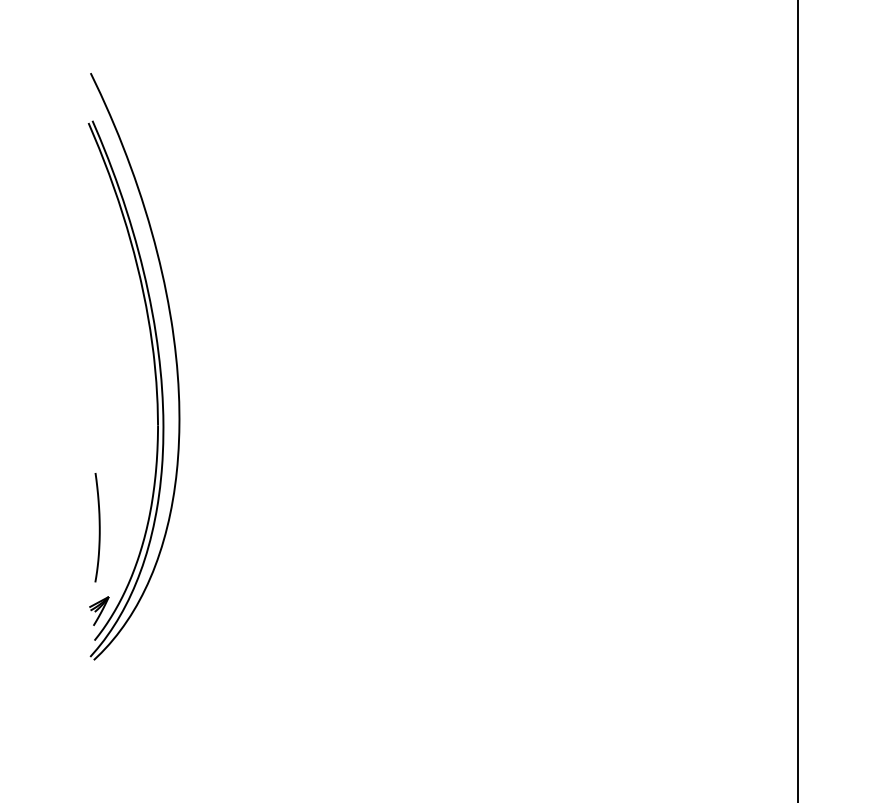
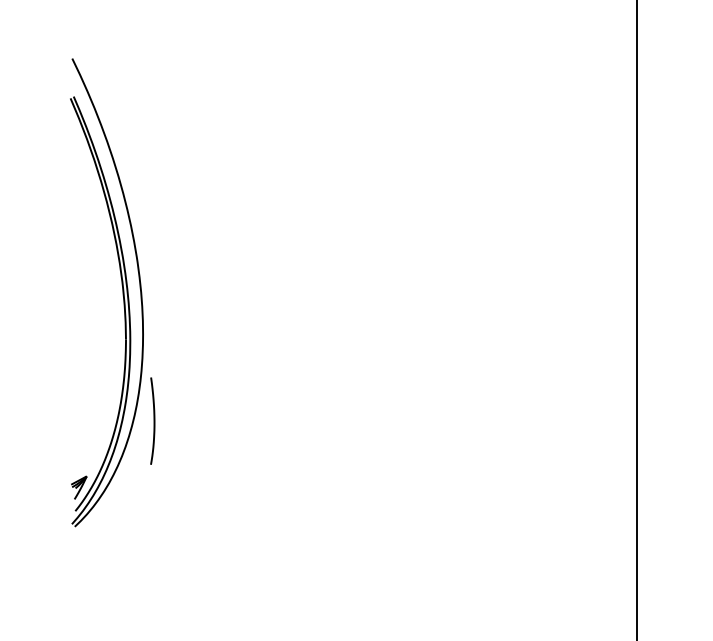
curve: (98, 527) -> (153, 421), moved

